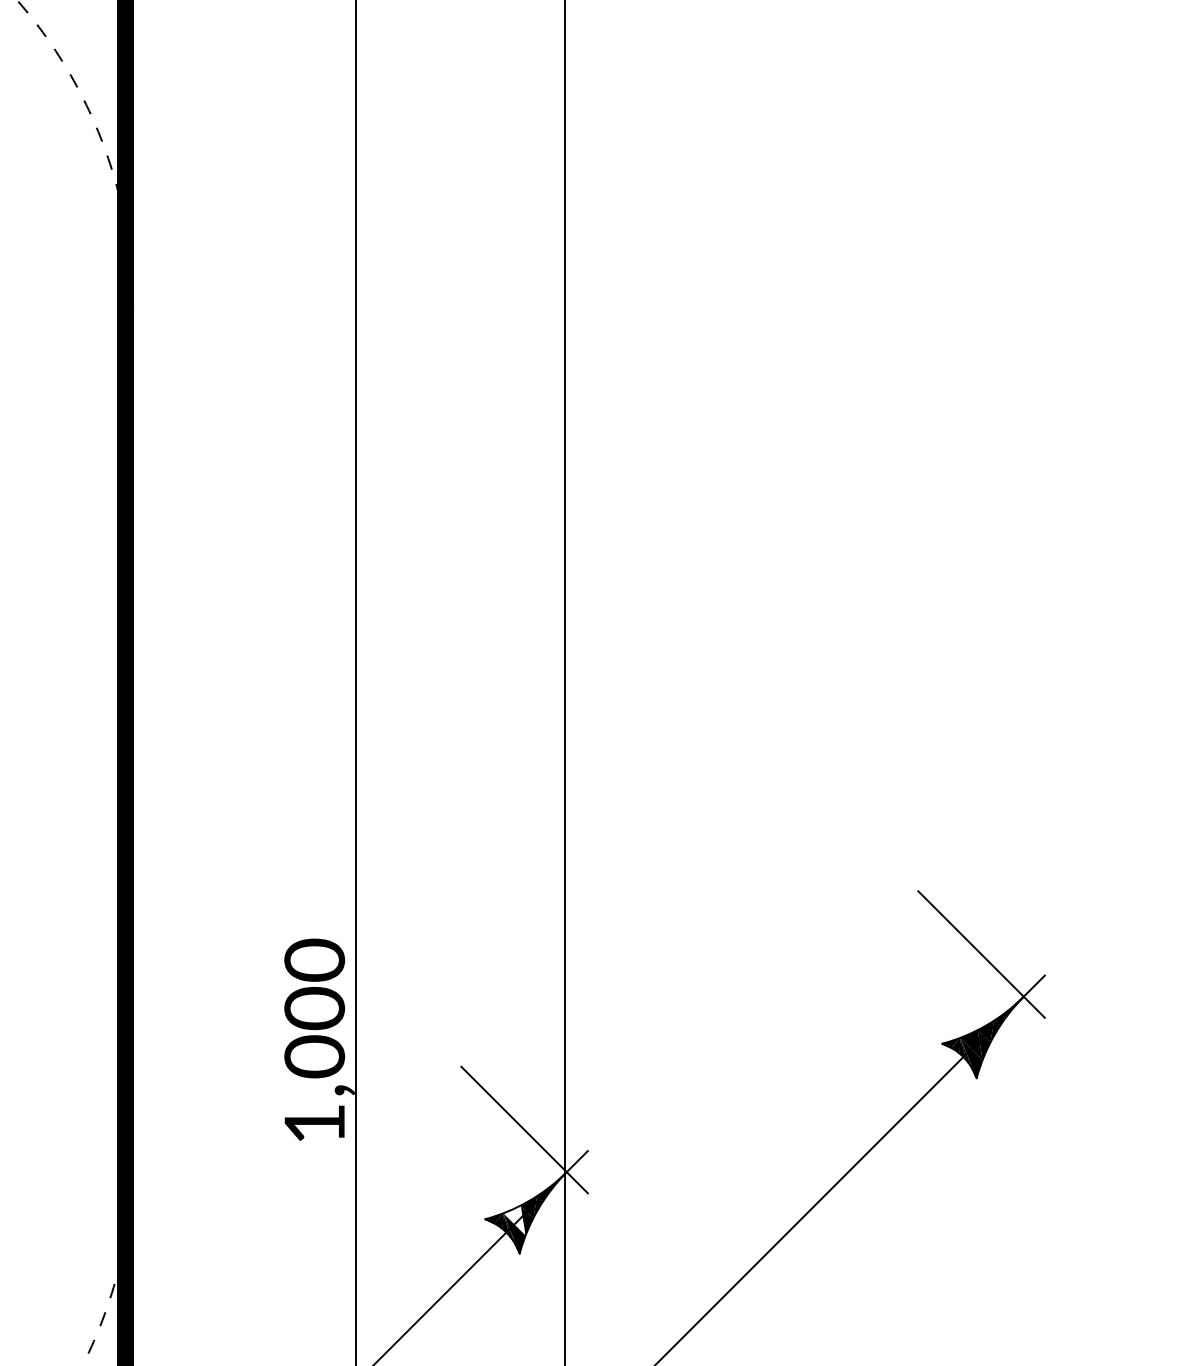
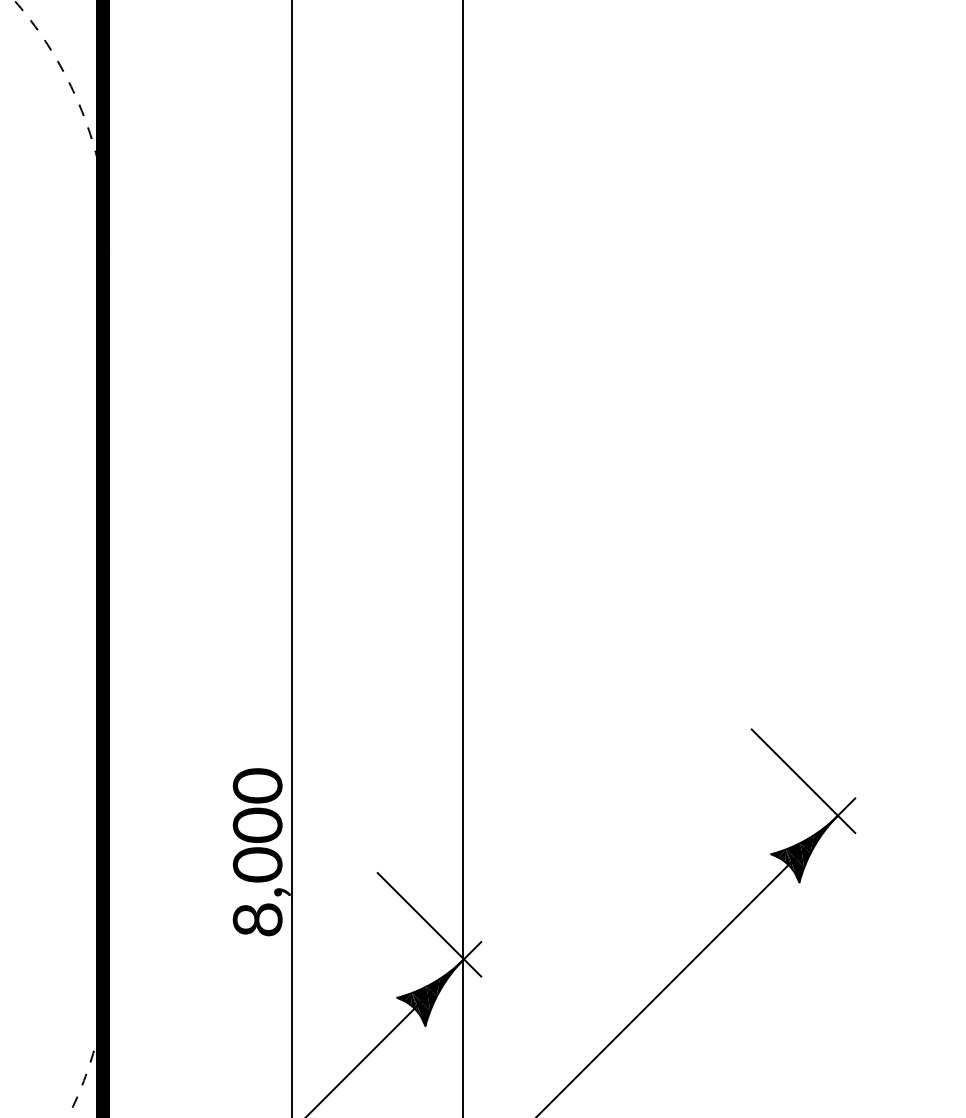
text: (314, 1123) -> (257, 919), 1,000 -> 8,000
fill: (514, 1220) -> (421, 998), added

